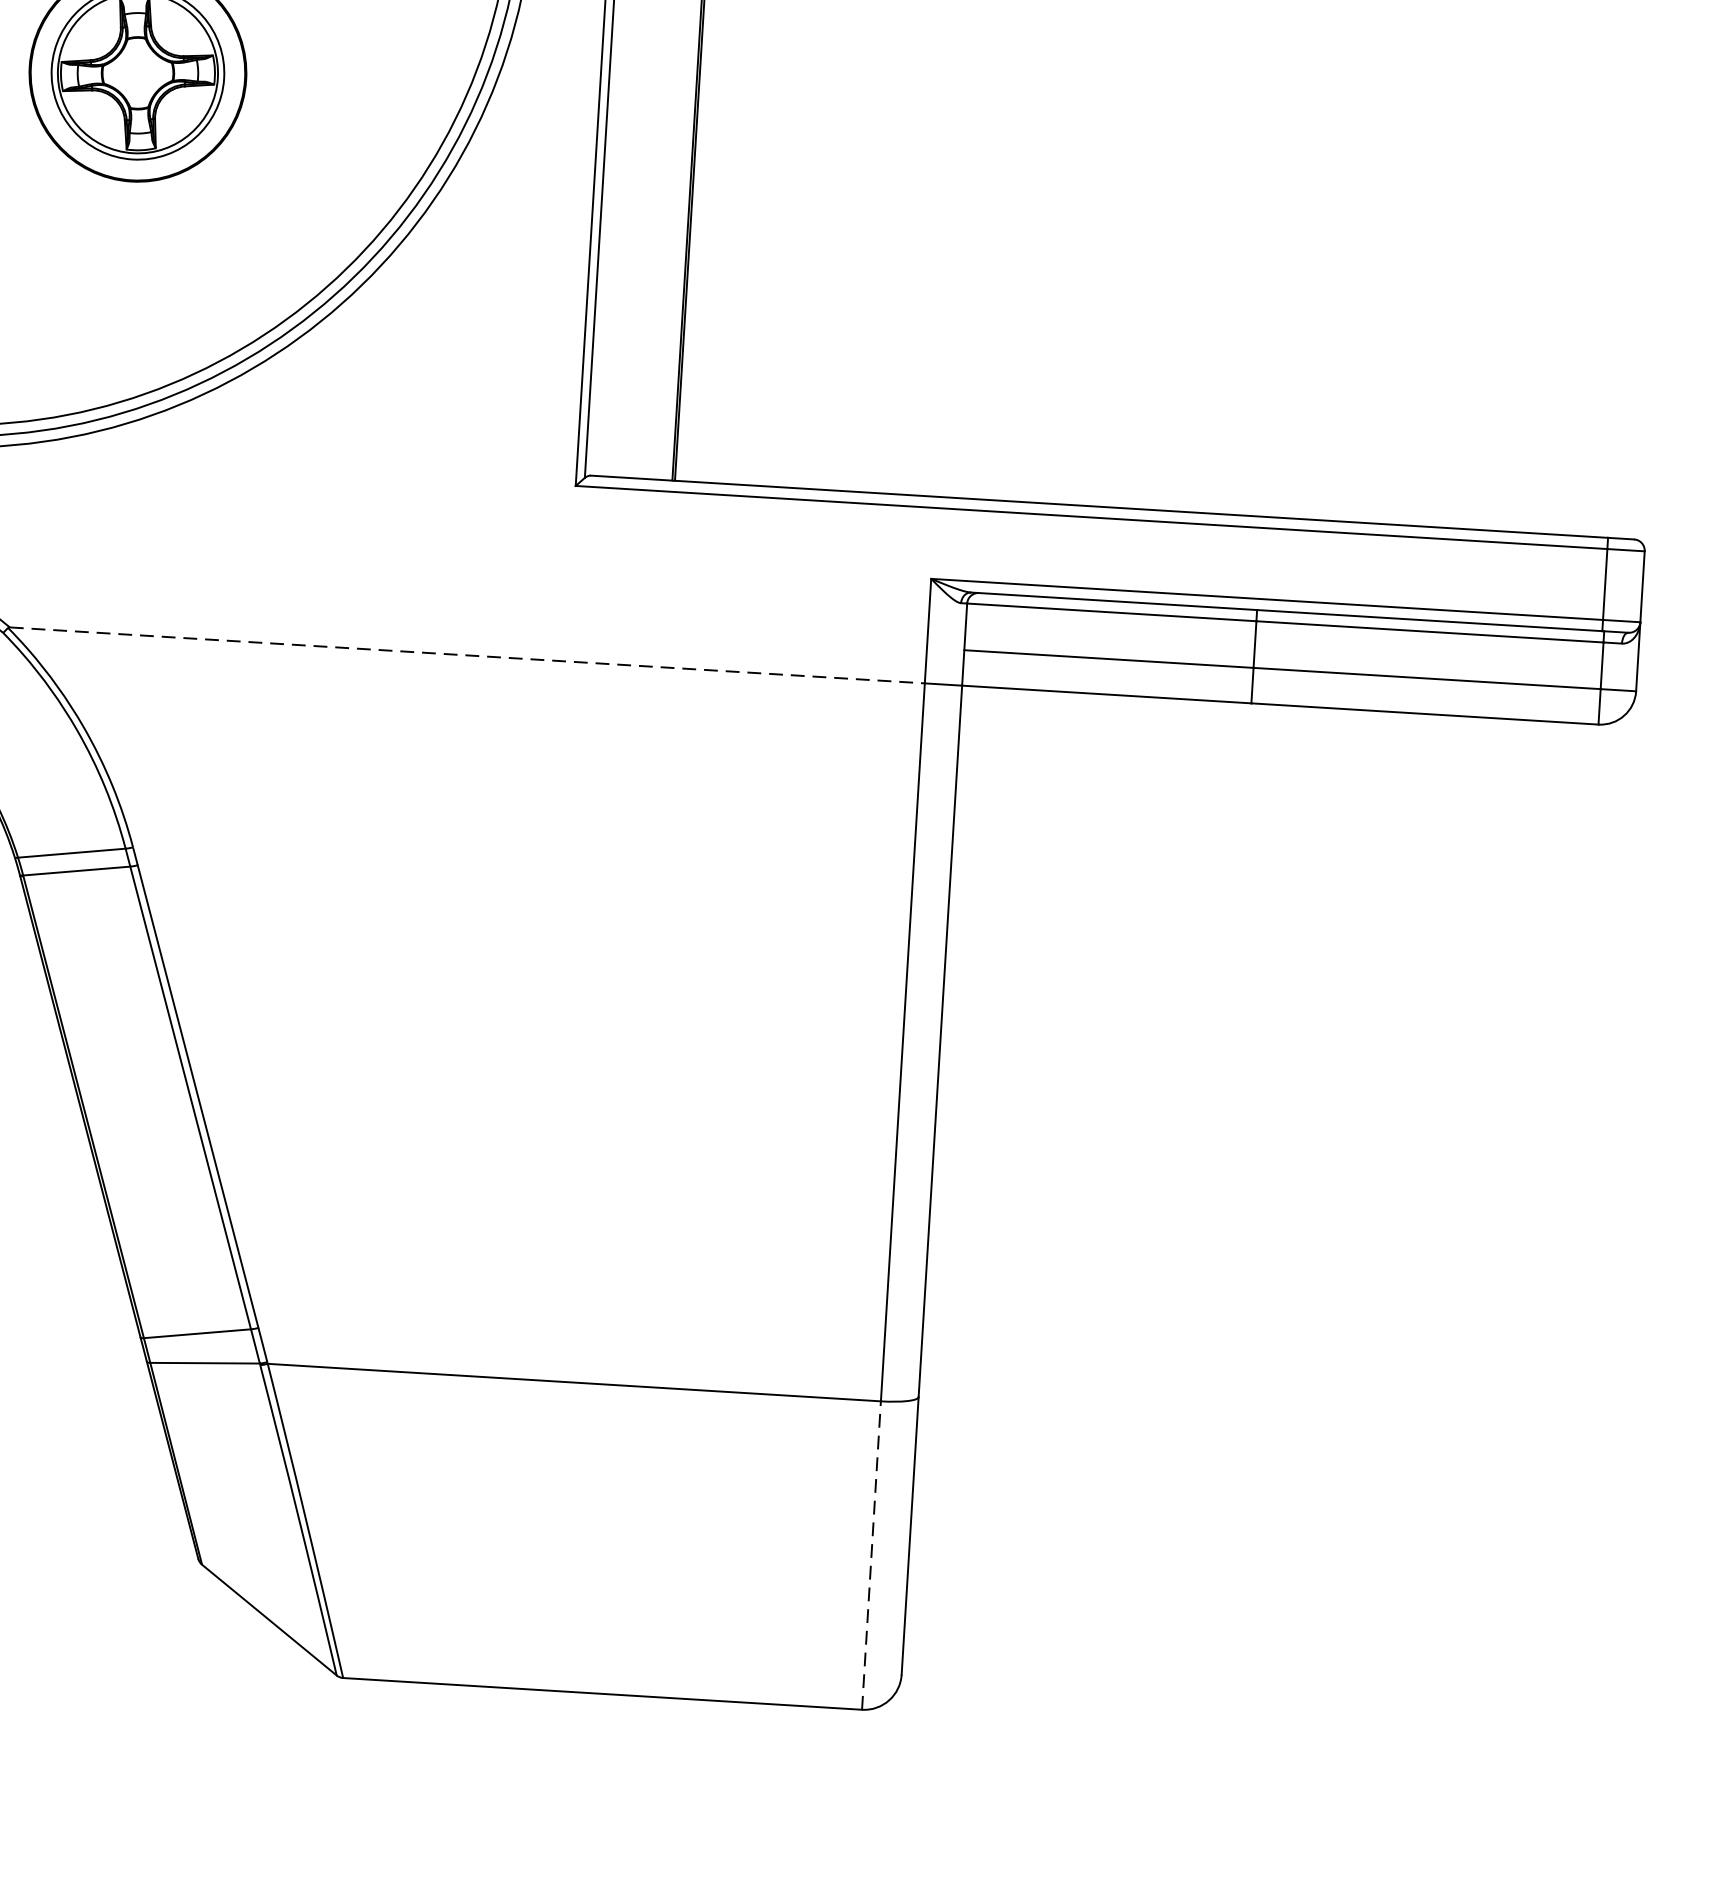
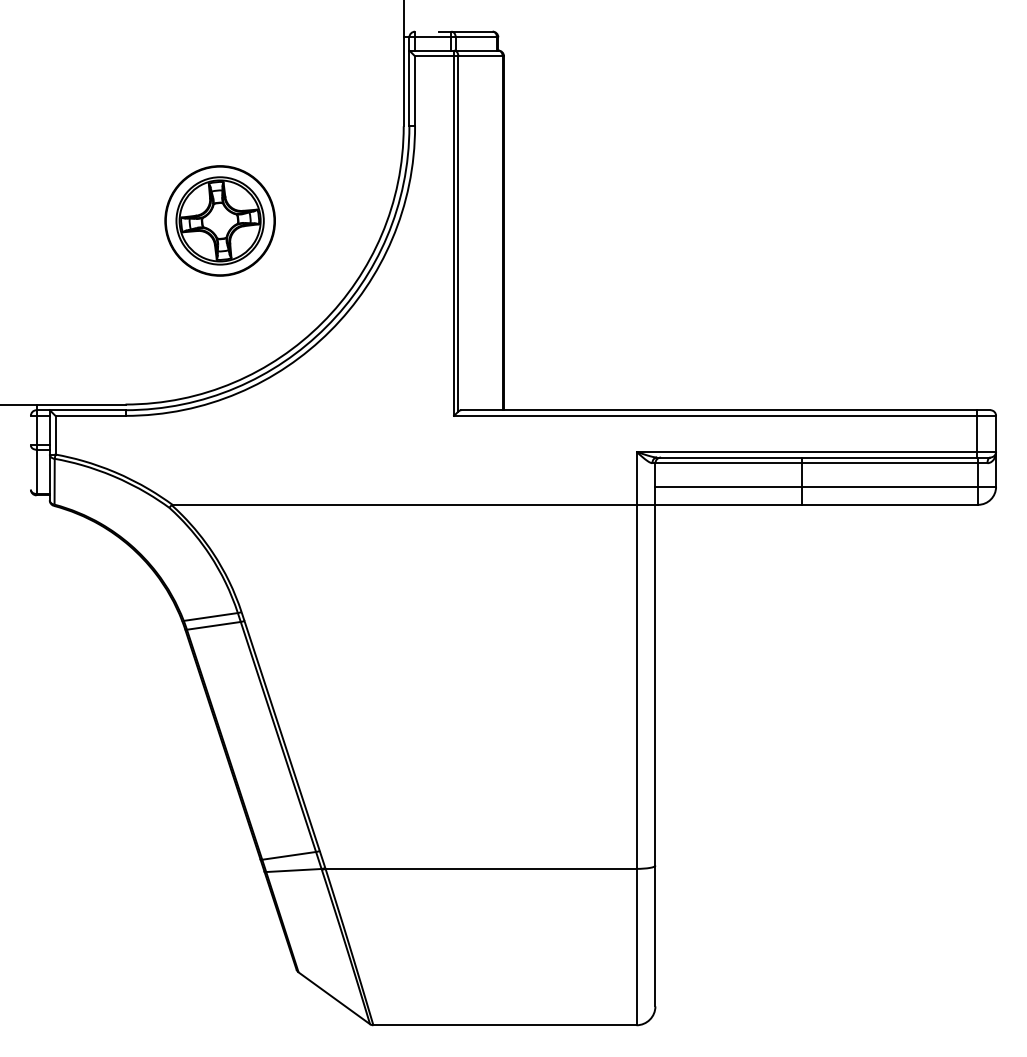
line: (467, 654) -> (404, 504), dashed -> solid
line: (871, 1554) -> (636, 946), dashed -> solid

